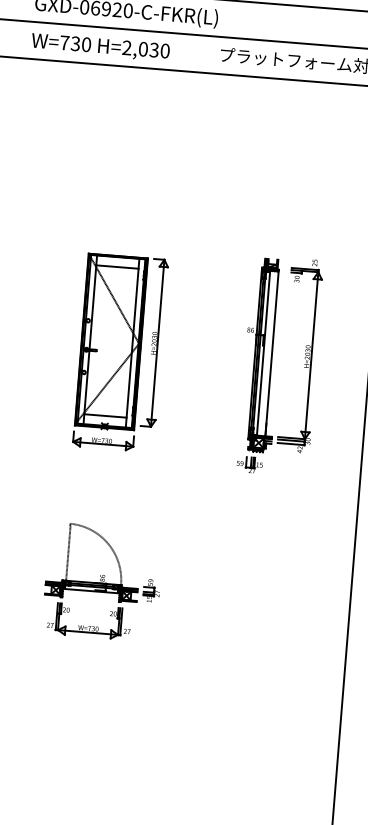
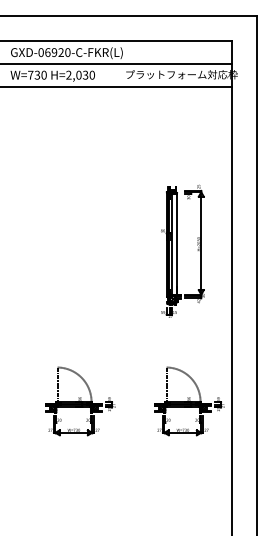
part: (119, 353) -> (79, 261), removed
part: (279, 364) -> (182, 250), moved
part: (281, 596) -> (189, 401), added

